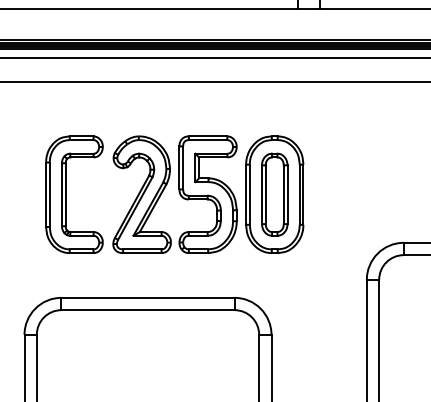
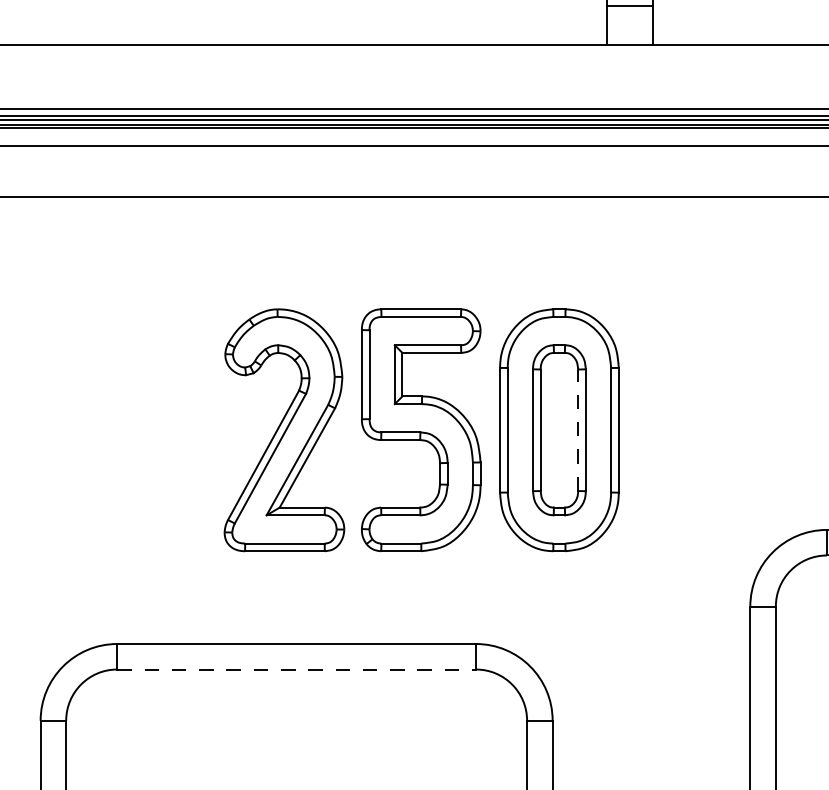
part: (66, 194) -> (127, 429), removed
line: (283, 194) -> (577, 429), solid -> dashed
line: (148, 310) -> (297, 670), solid -> dashed

